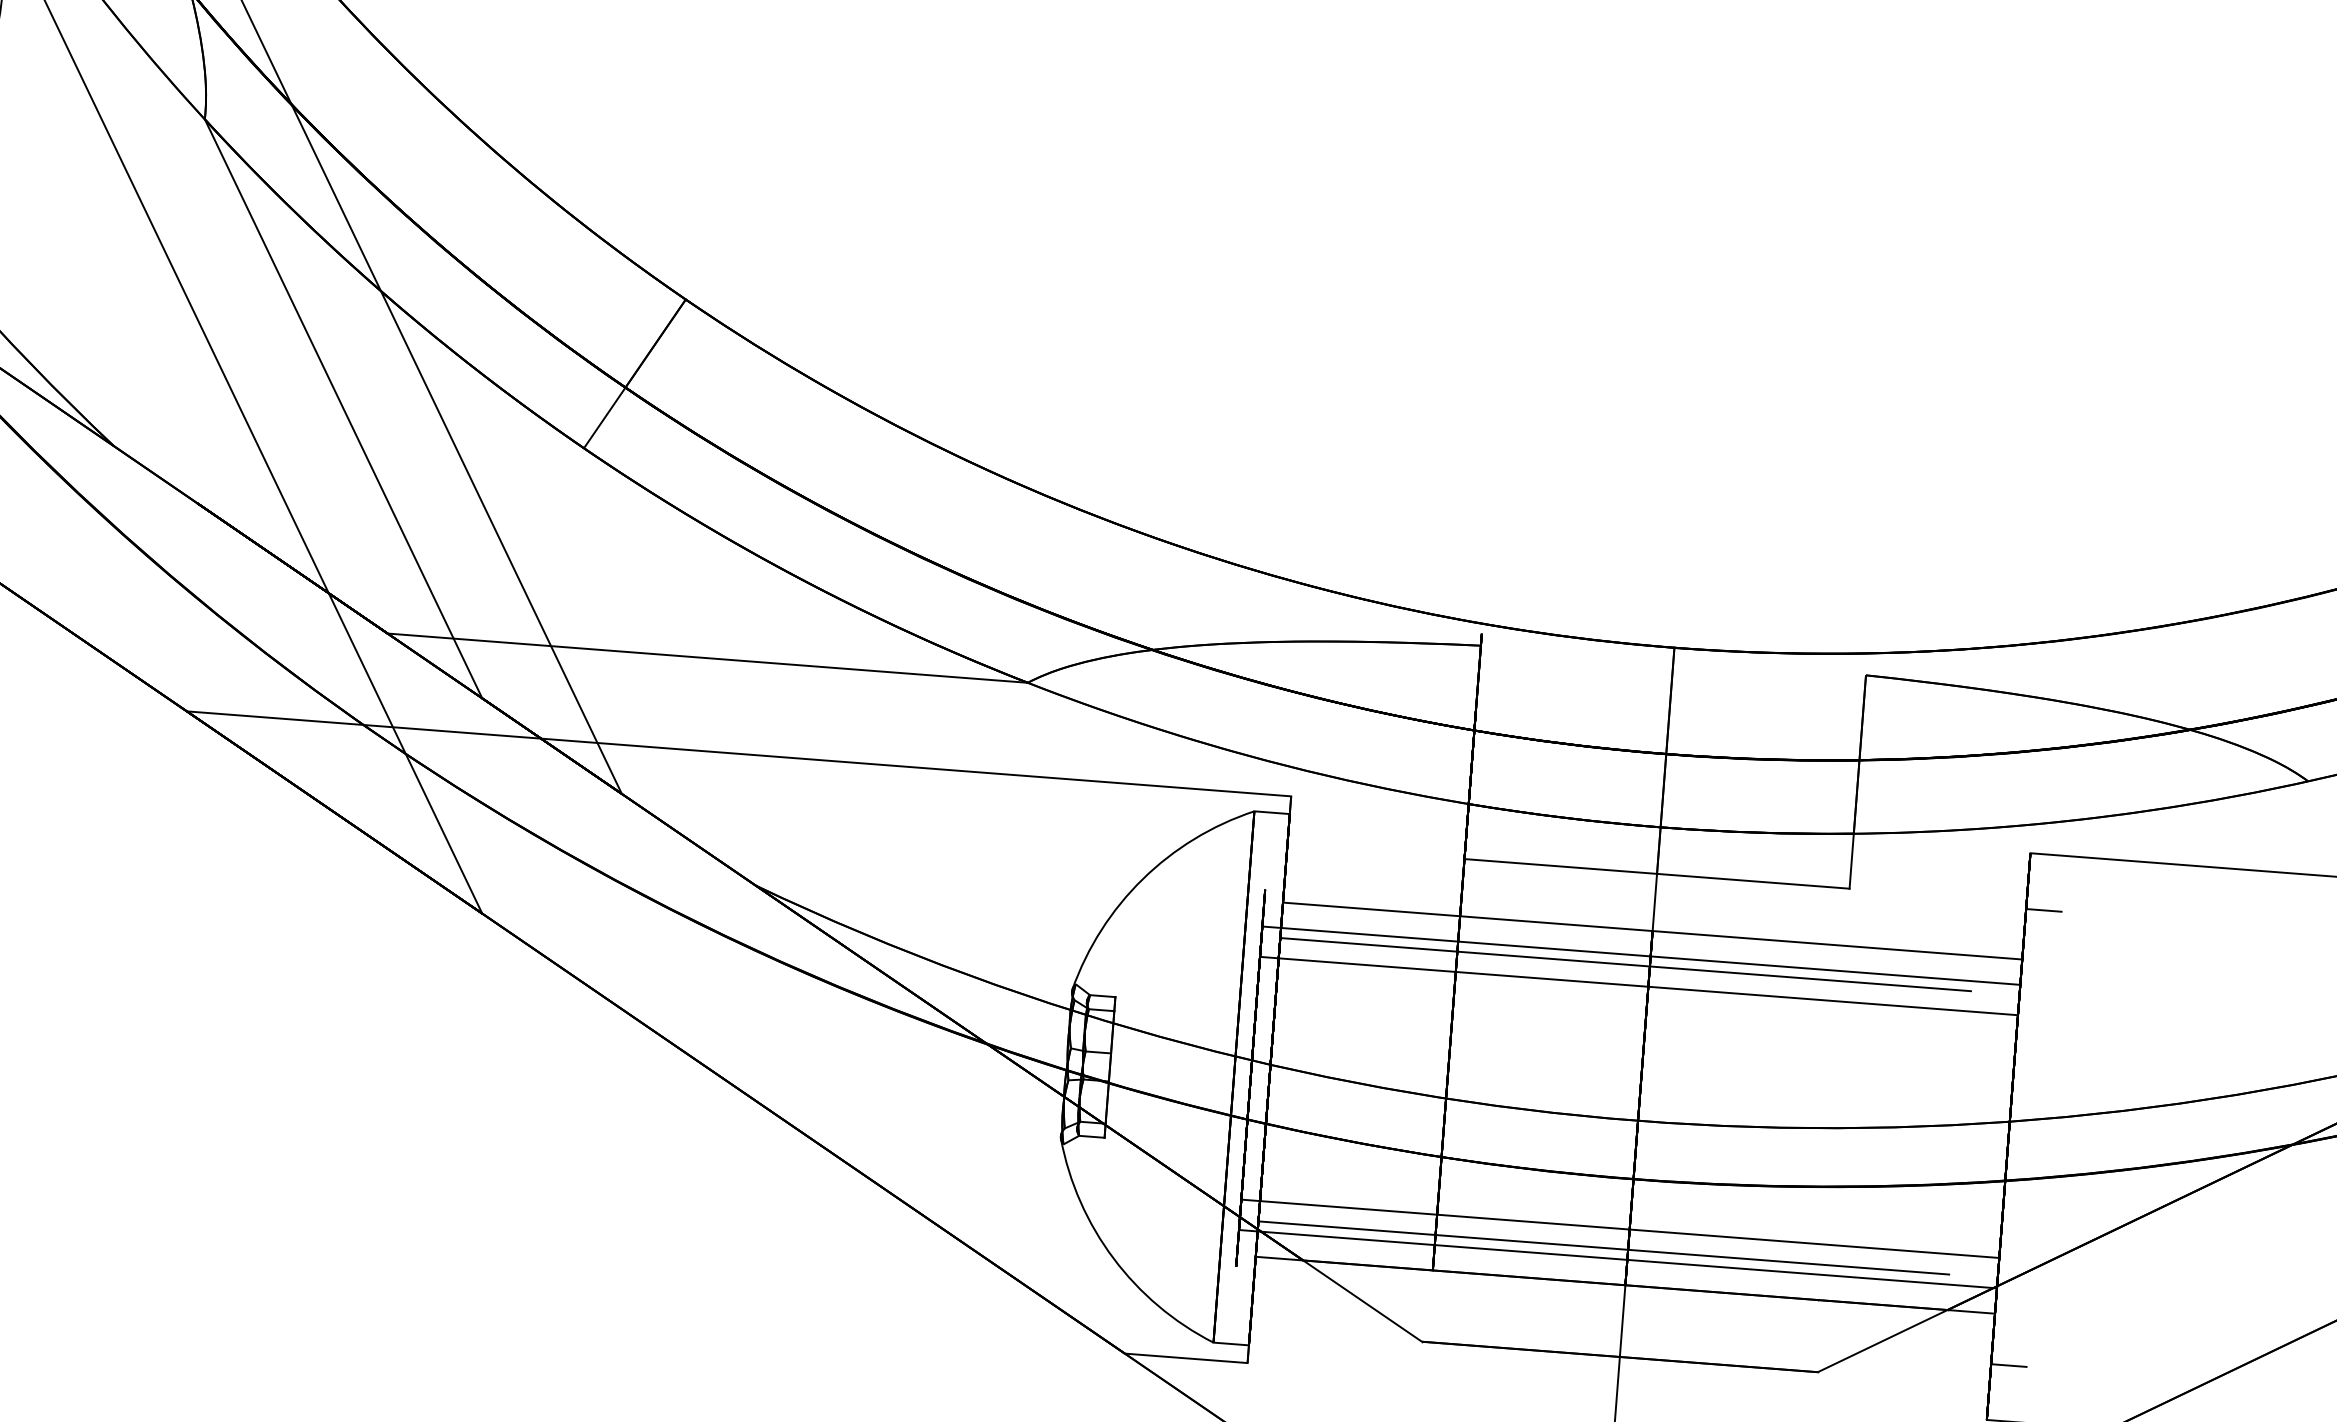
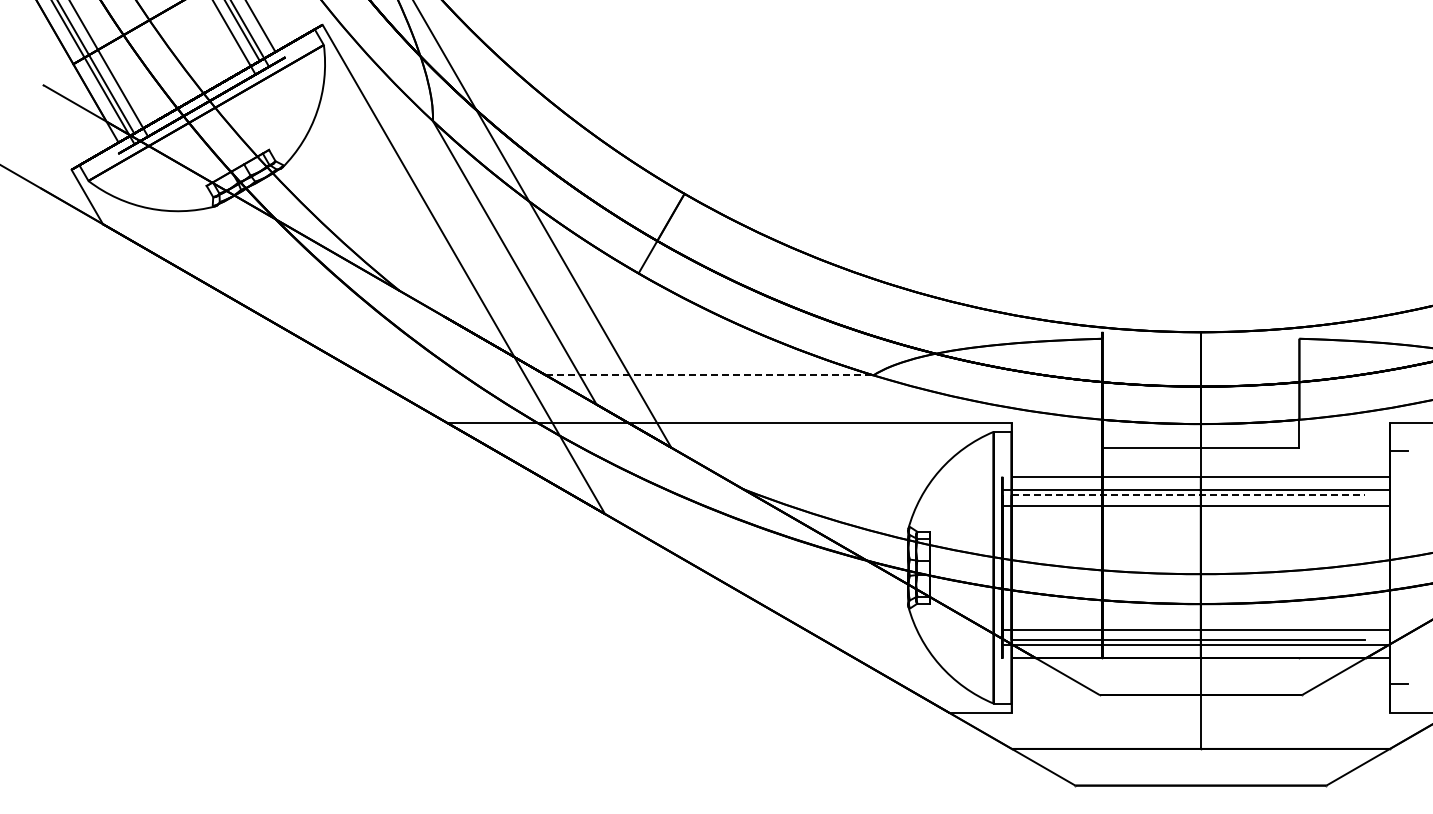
line: (707, 658) -> (709, 375), solid -> dashed
line: (1625, 965) -> (1188, 495), solid -> dashed

